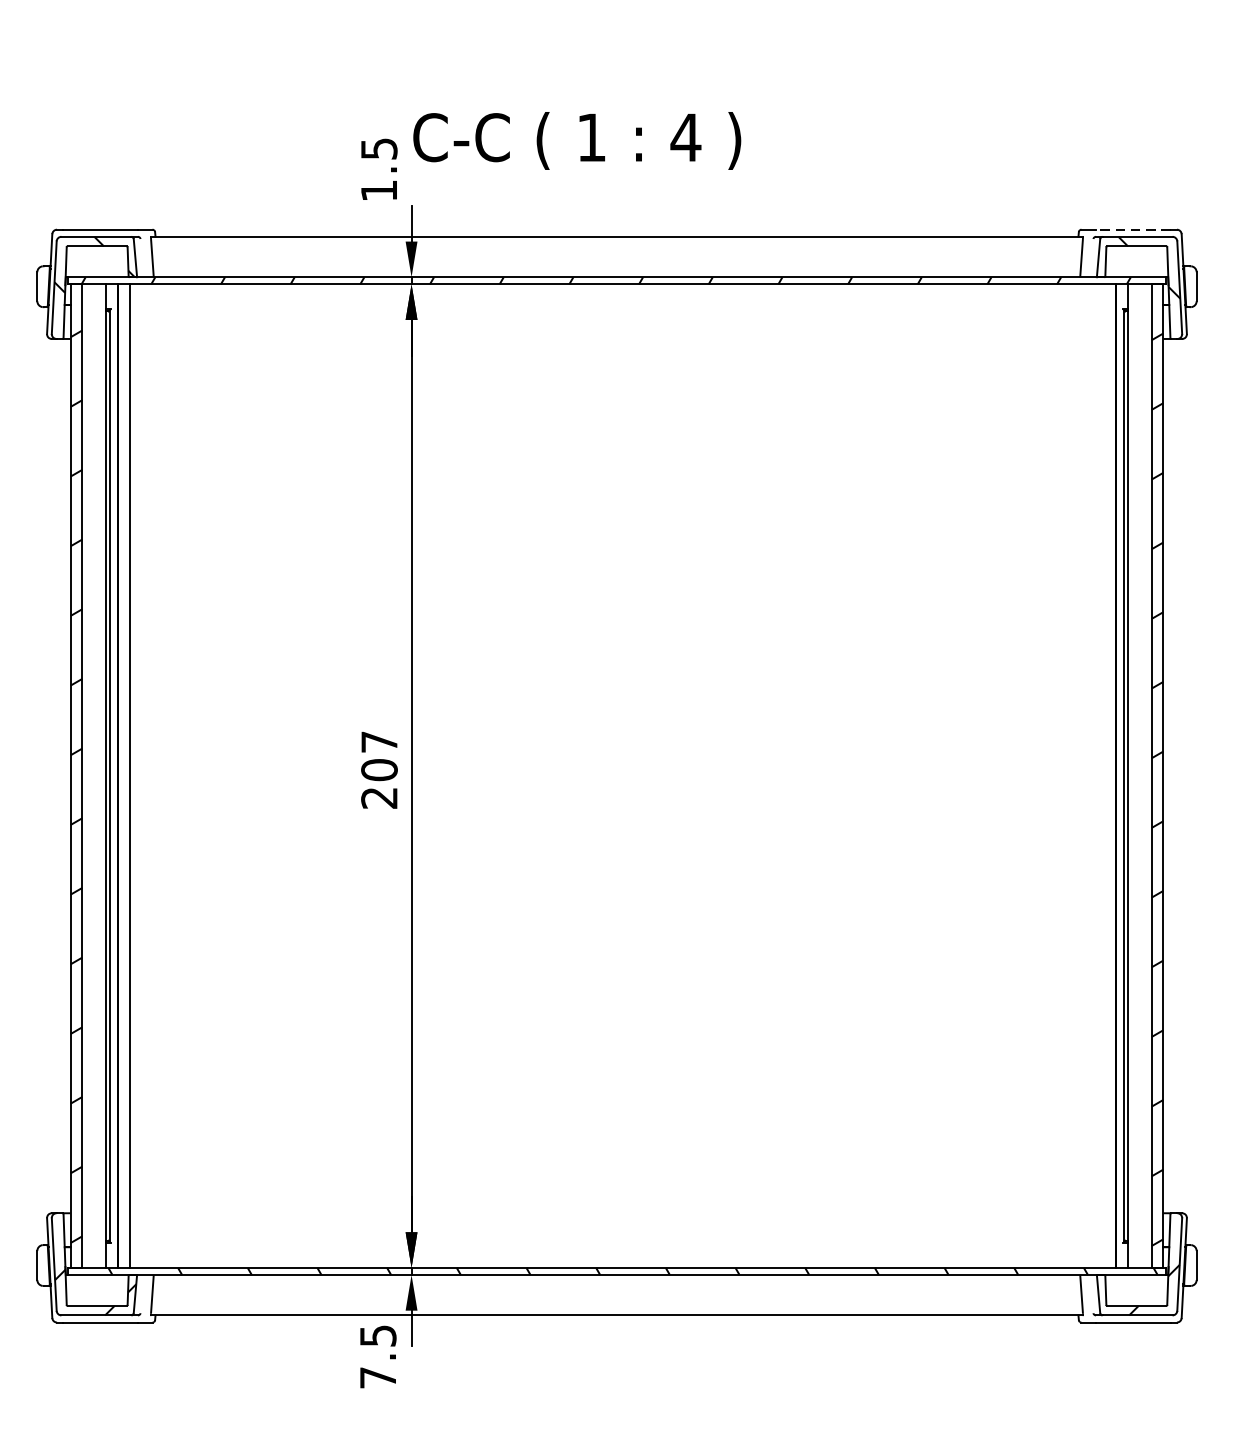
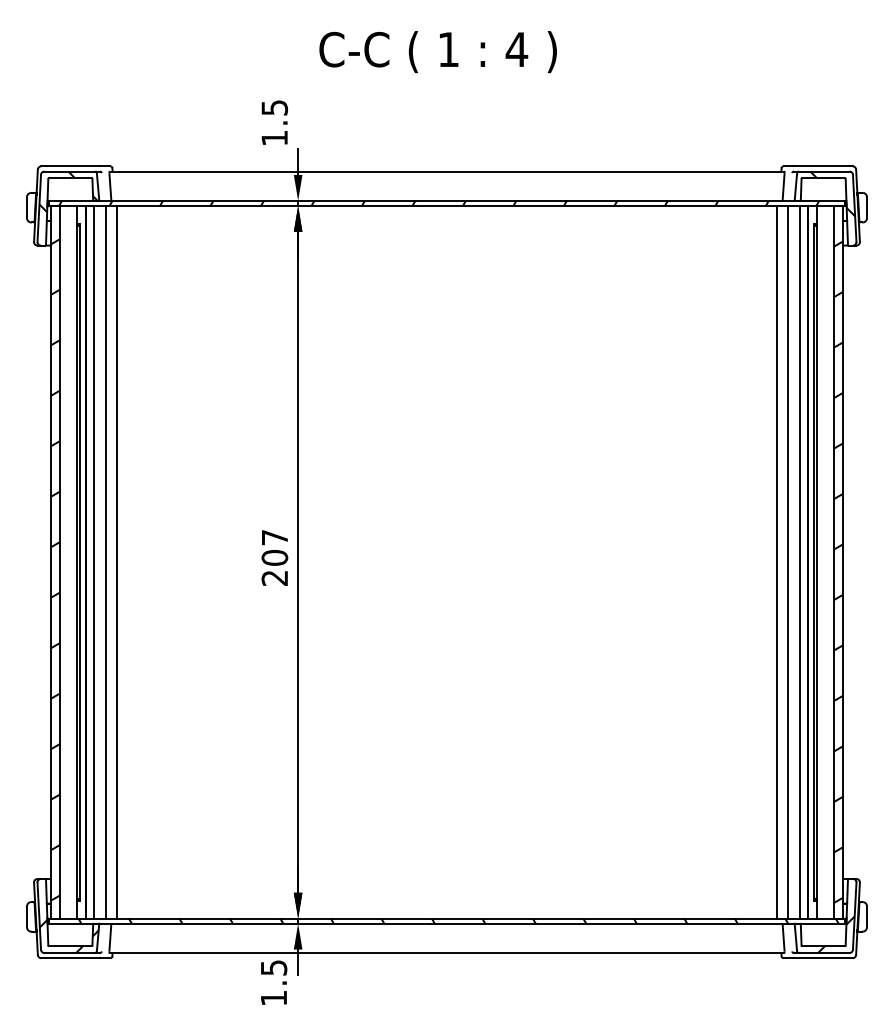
text: (576, 141) -> (437, 52), moved
line: (1133, 229) -> (821, 166), dashed -> solid
line: (147, 775) -> (106, 561), added
line: (162, 775) -> (117, 561), added
line: (1071, 775) -> (776, 561), added
line: (1086, 775) -> (787, 561), added
line: (1103, 775) -> (799, 561), added
text: (377, 1376) -> (273, 997), 7.5 -> 1.5

